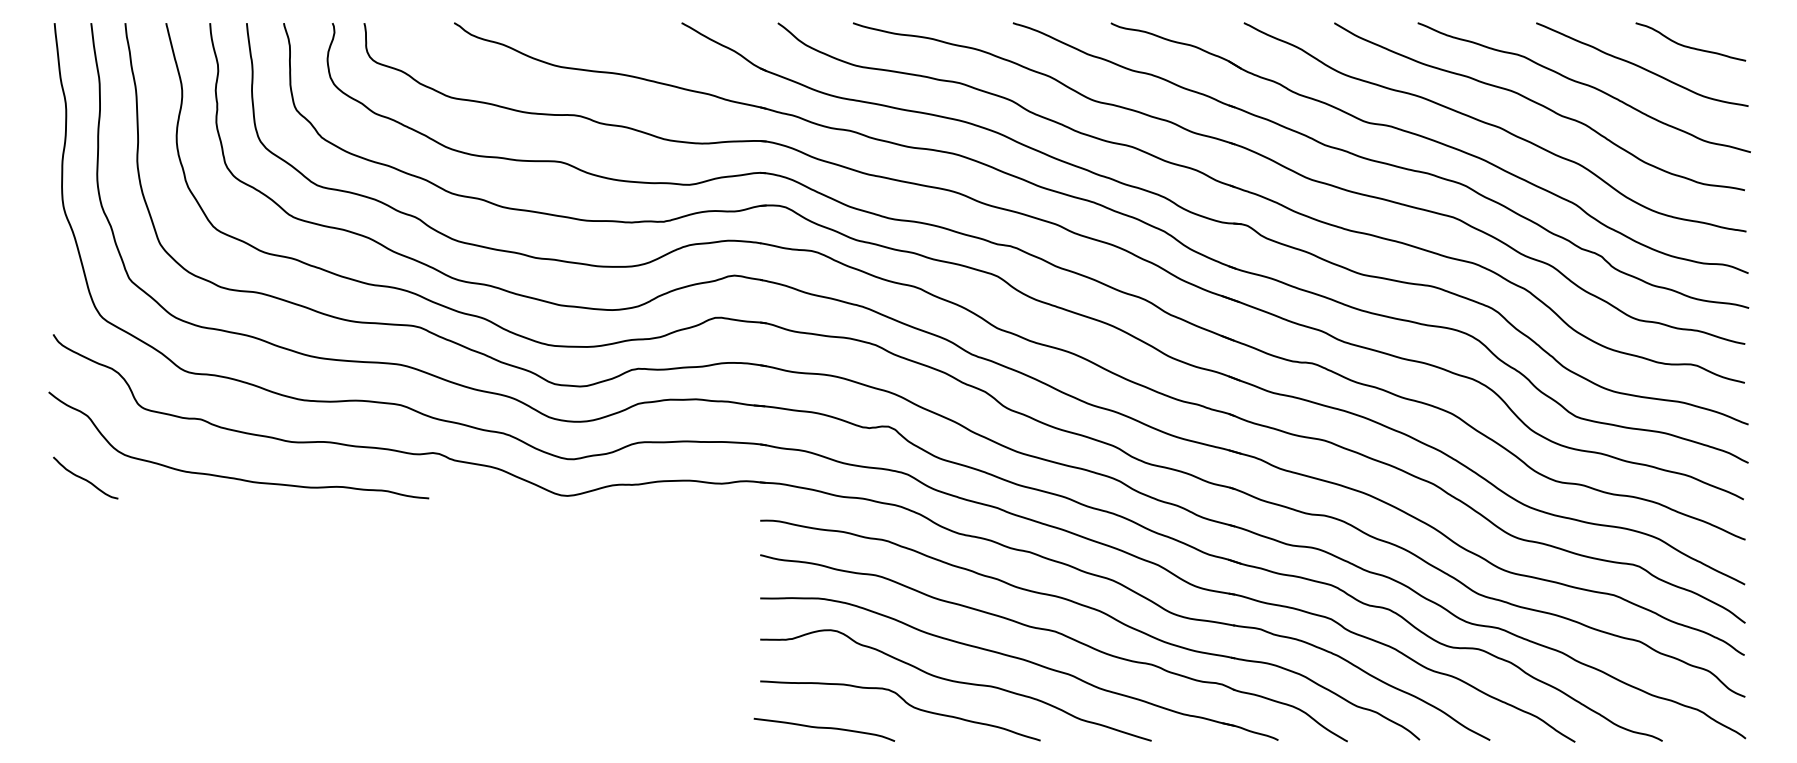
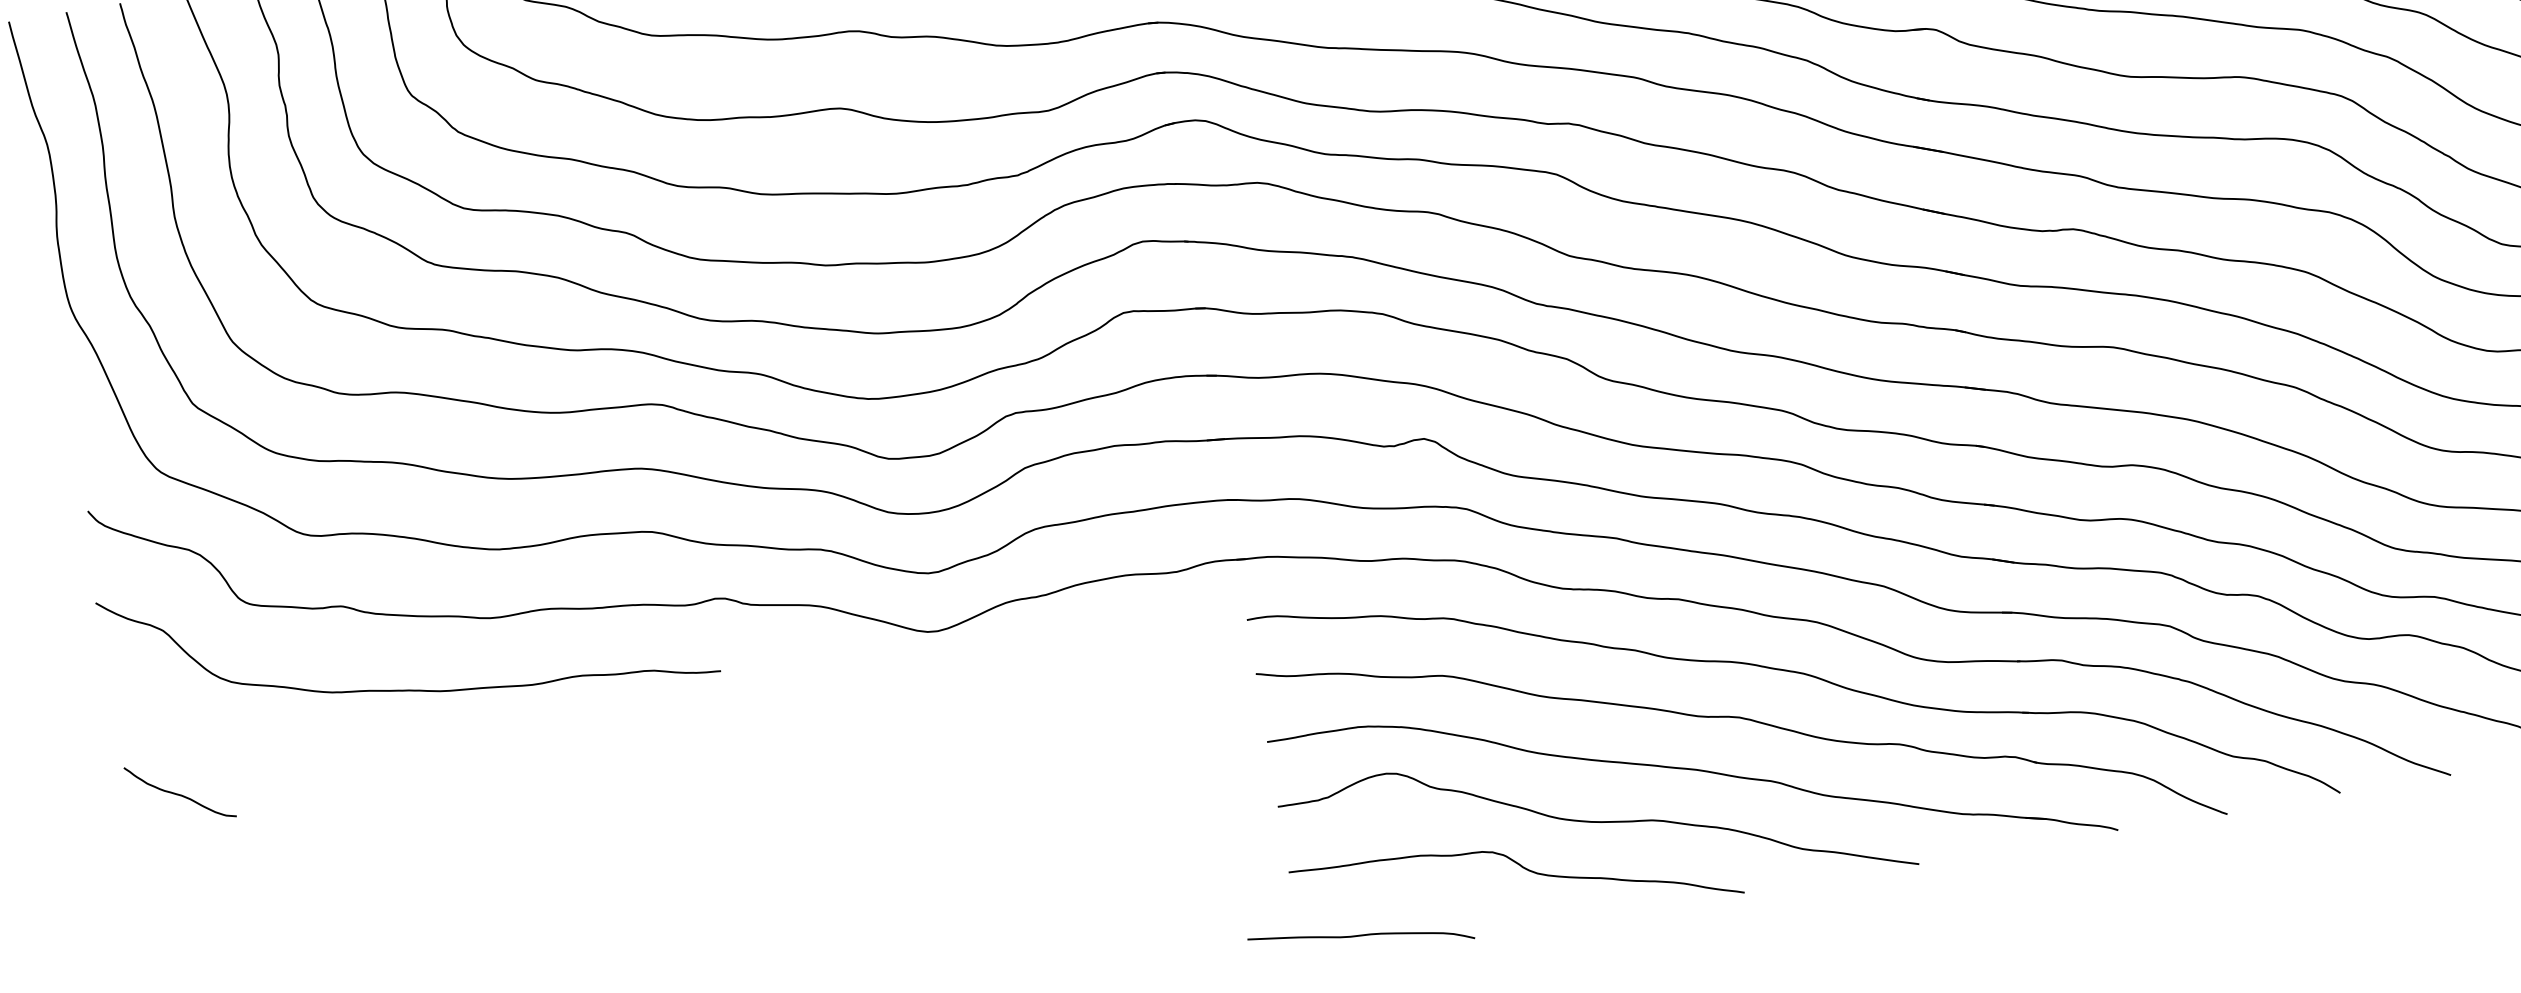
curve: (85, 478) -> (179, 793), moved
curve: (824, 728) -> (1361, 936), moved

